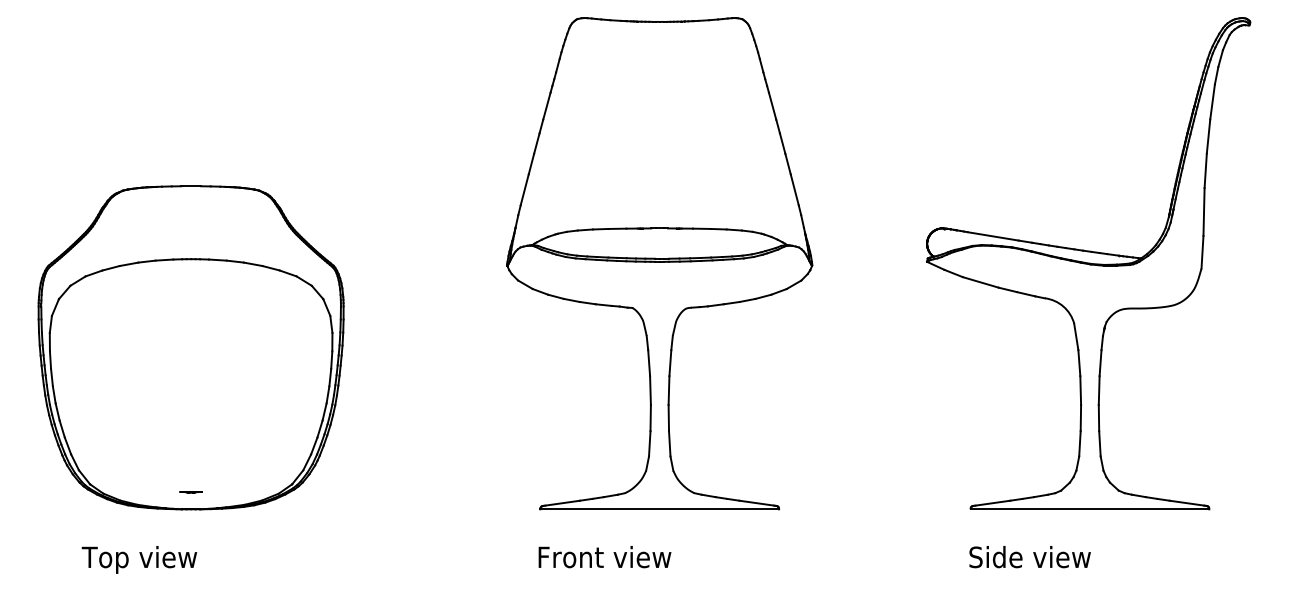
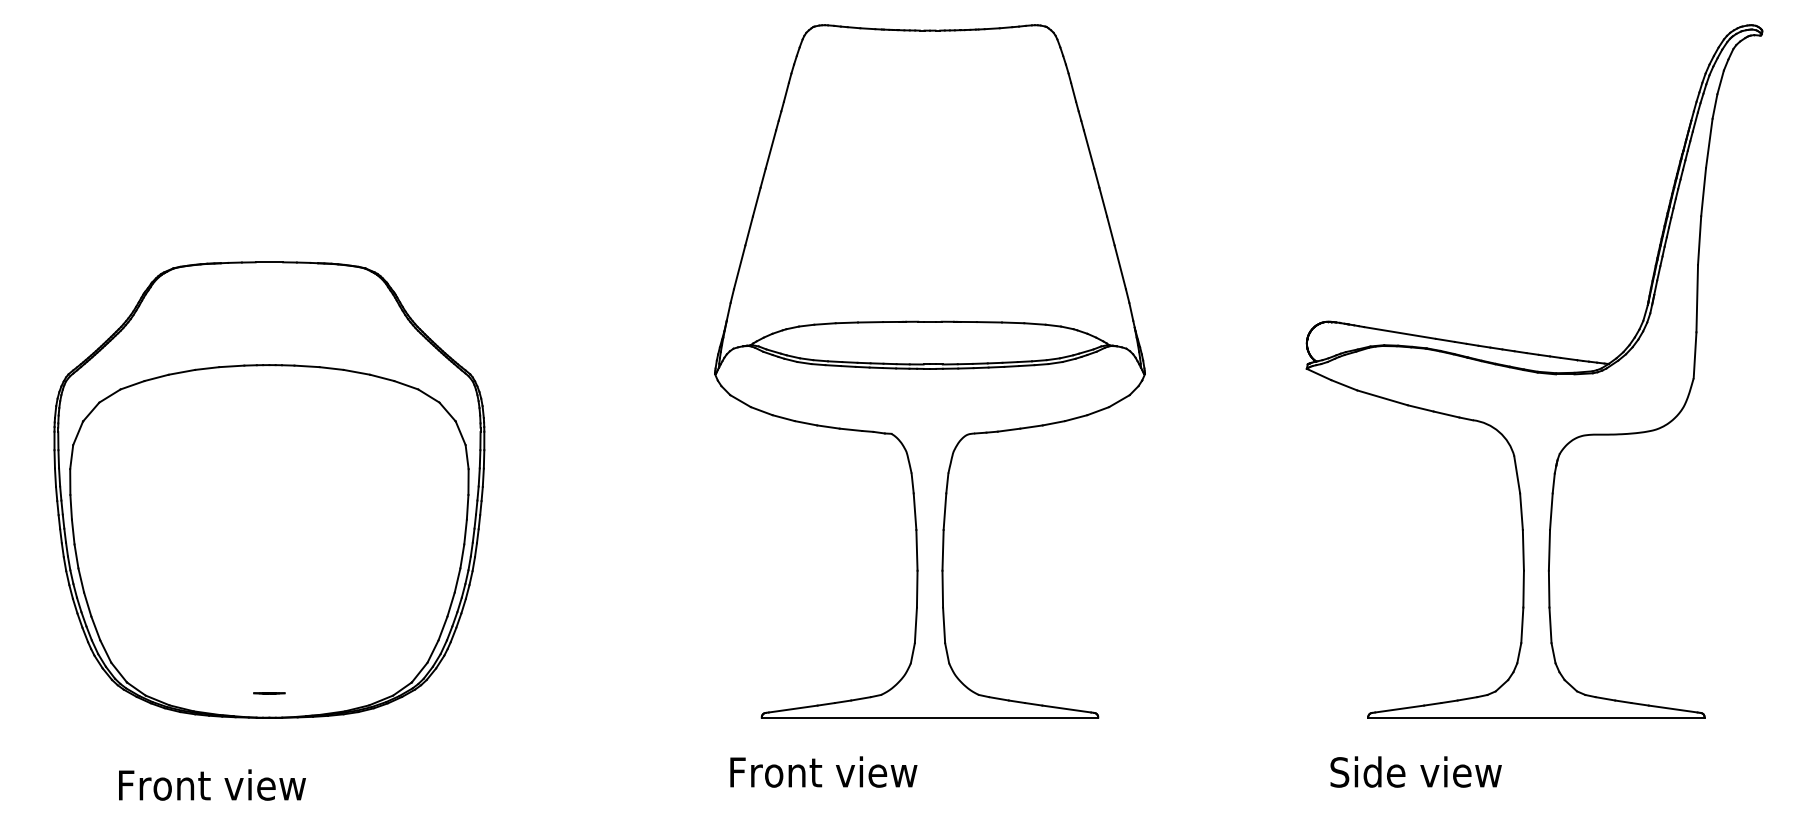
text: (604, 556) -> (823, 771), moved
text: (1029, 556) -> (1415, 771), moved
text: (149, 559) -> (210, 788), Top view -> Front view

